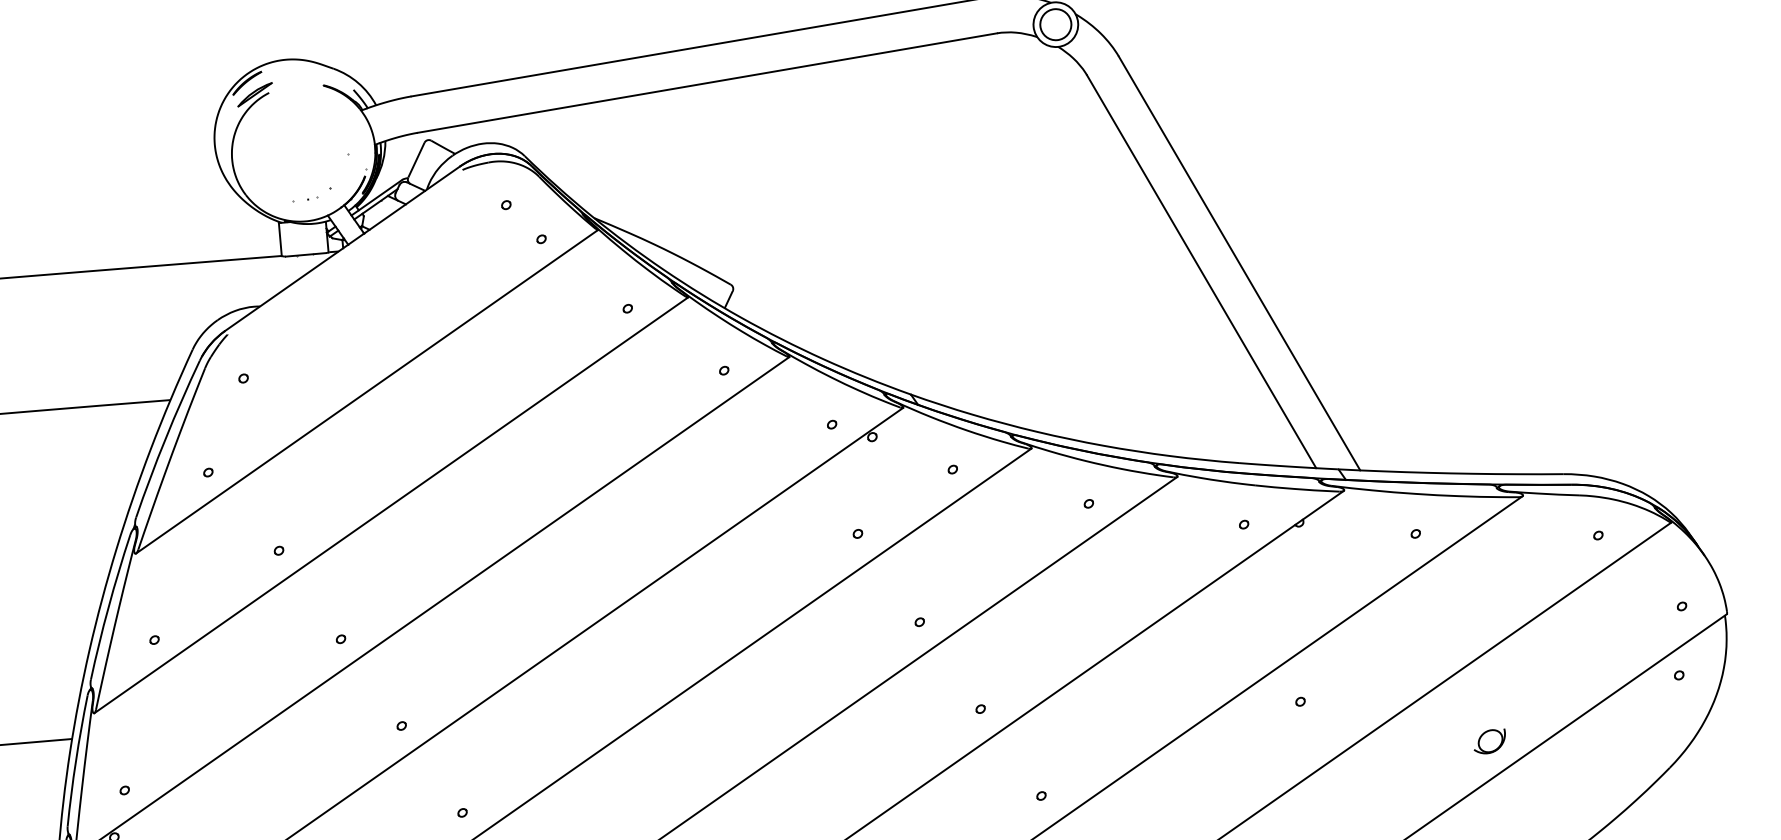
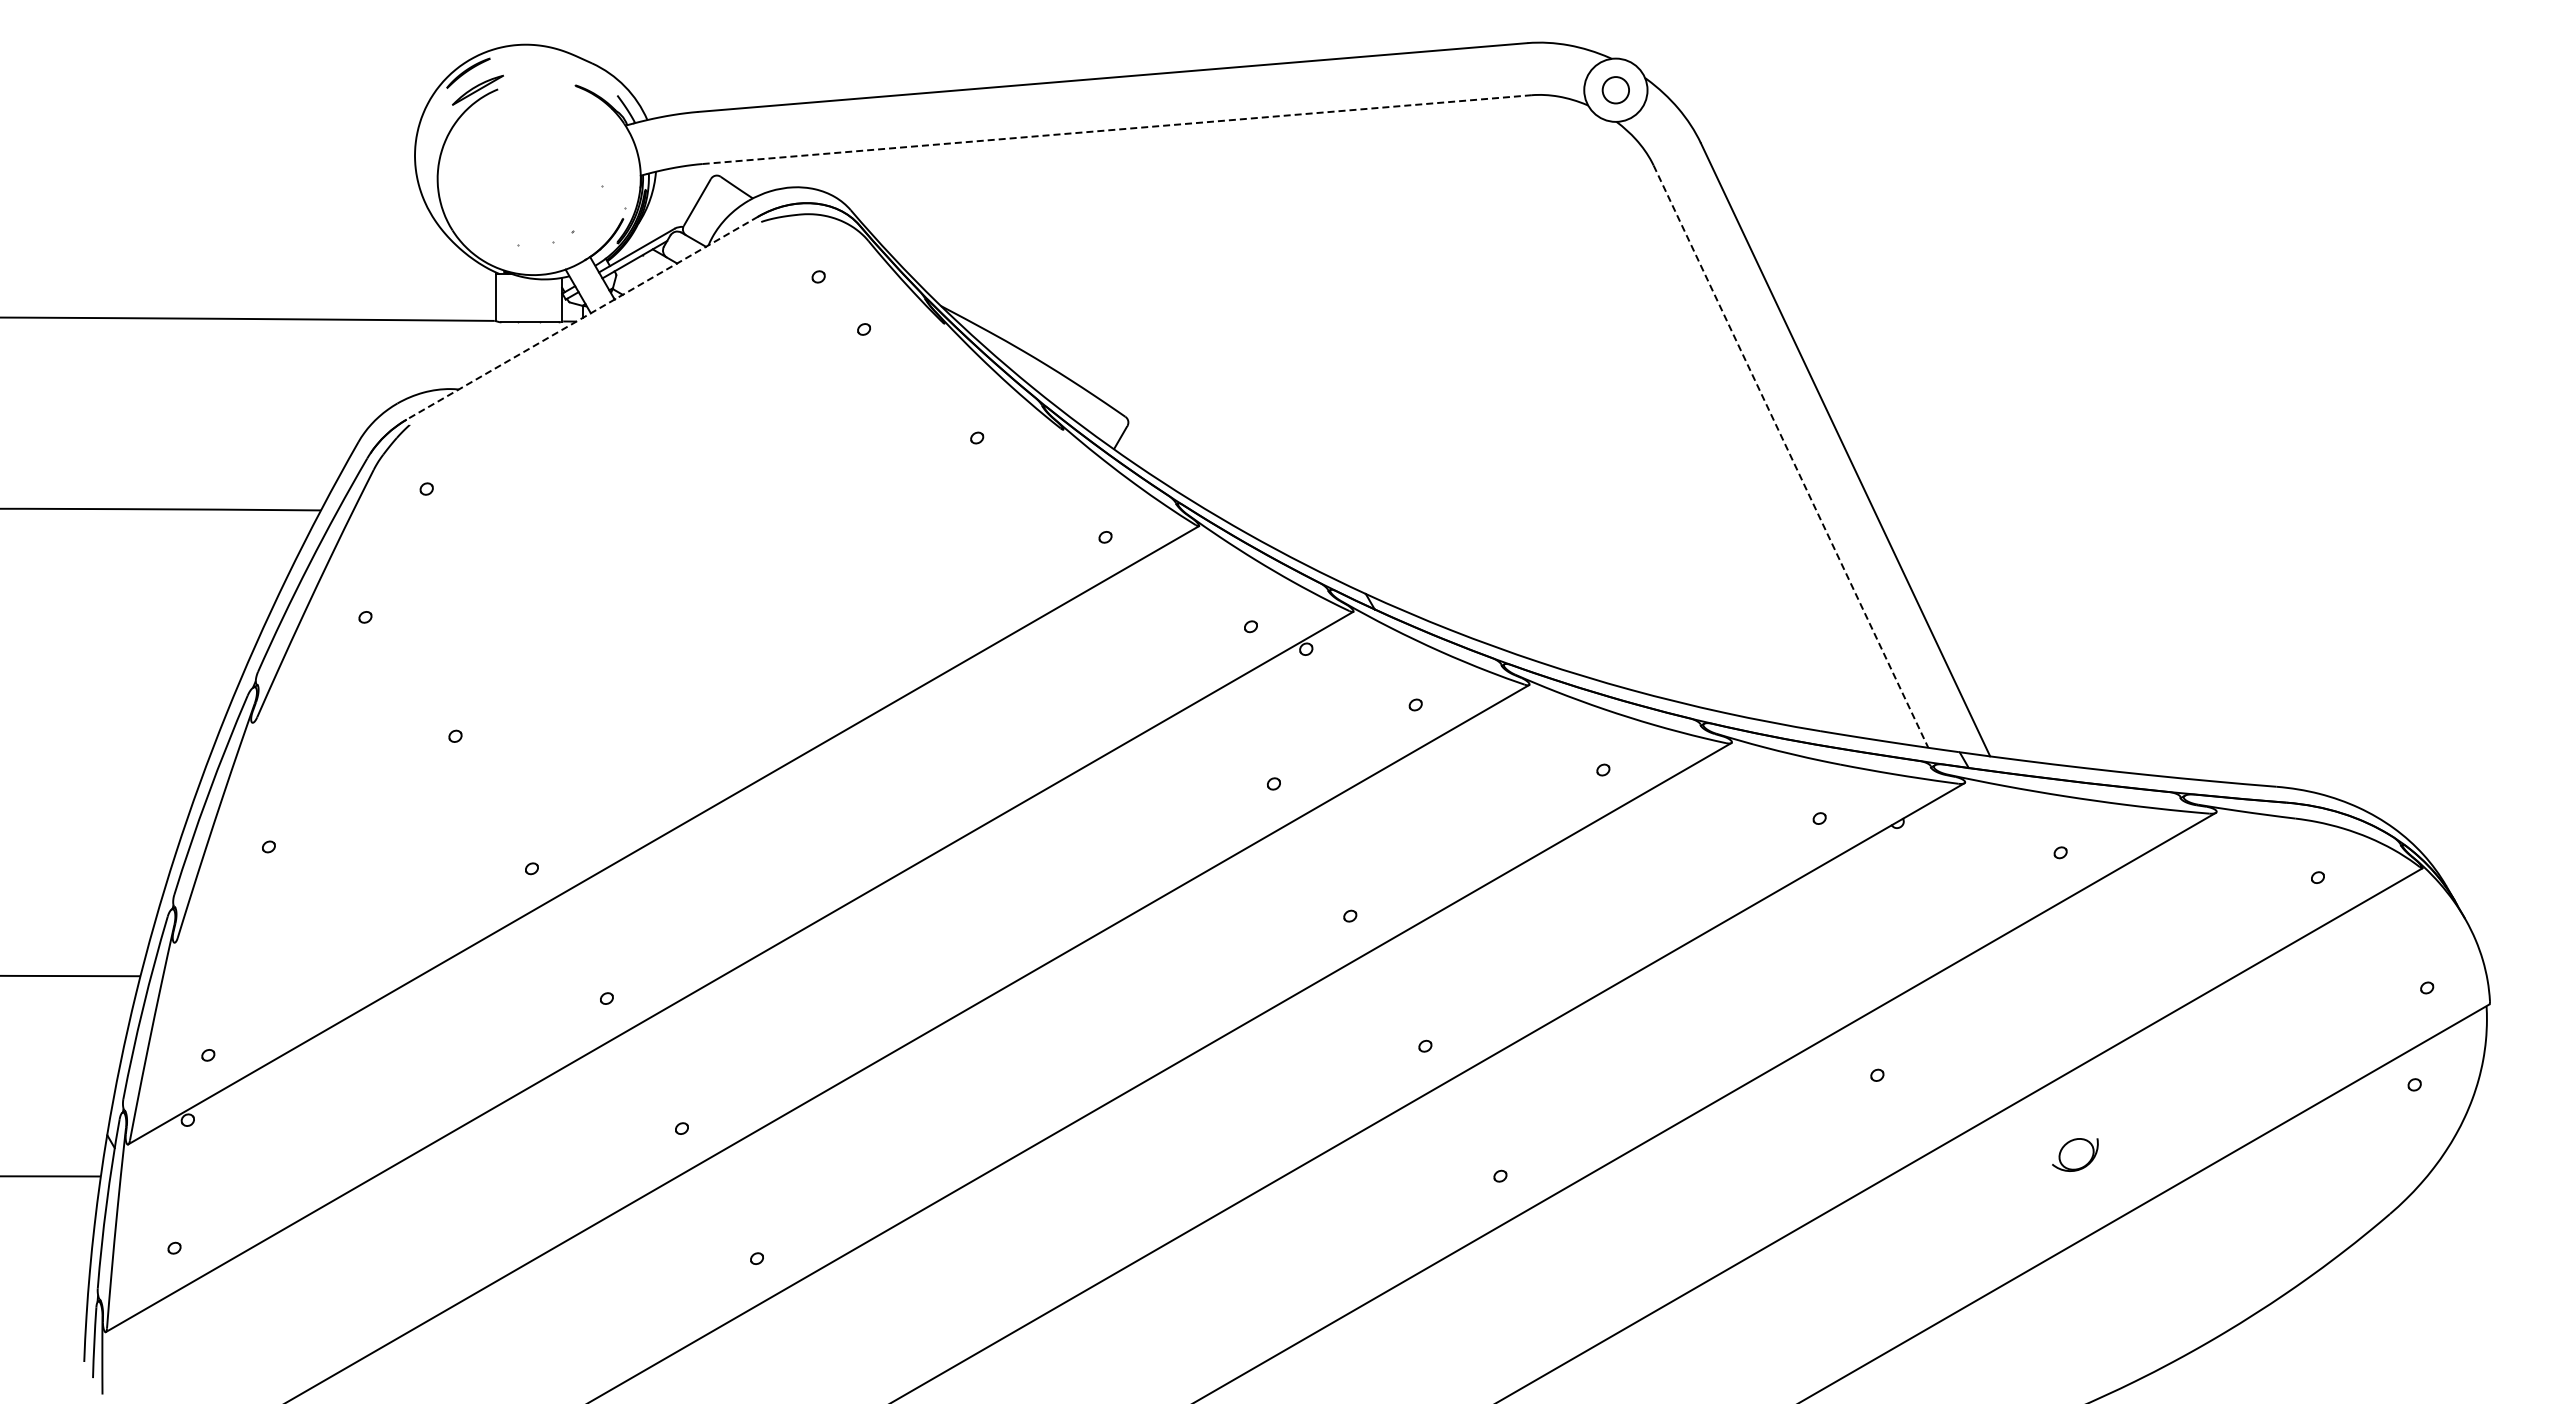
circle: (1055, 24) -> (1615, 90), size x0.6
line: (707, 82) -> (1117, 129), solid -> dashed
line: (342, 248) -> (582, 318), solid -> dashed
line: (1201, 271) -> (1791, 456), solid -> dashed
line: (366, 391) -> (598, 522), removed
line: (391, 504) -> (619, 685), removed
part: (1489, 741) -> (2075, 1154), moved

